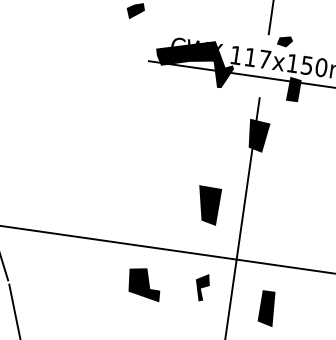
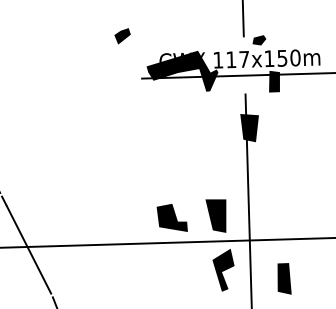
part: (207, 204) -> (215, 215), moved
part: (143, 283) -> (171, 217), moved
part: (202, 287) -> (223, 270), size x1.67

